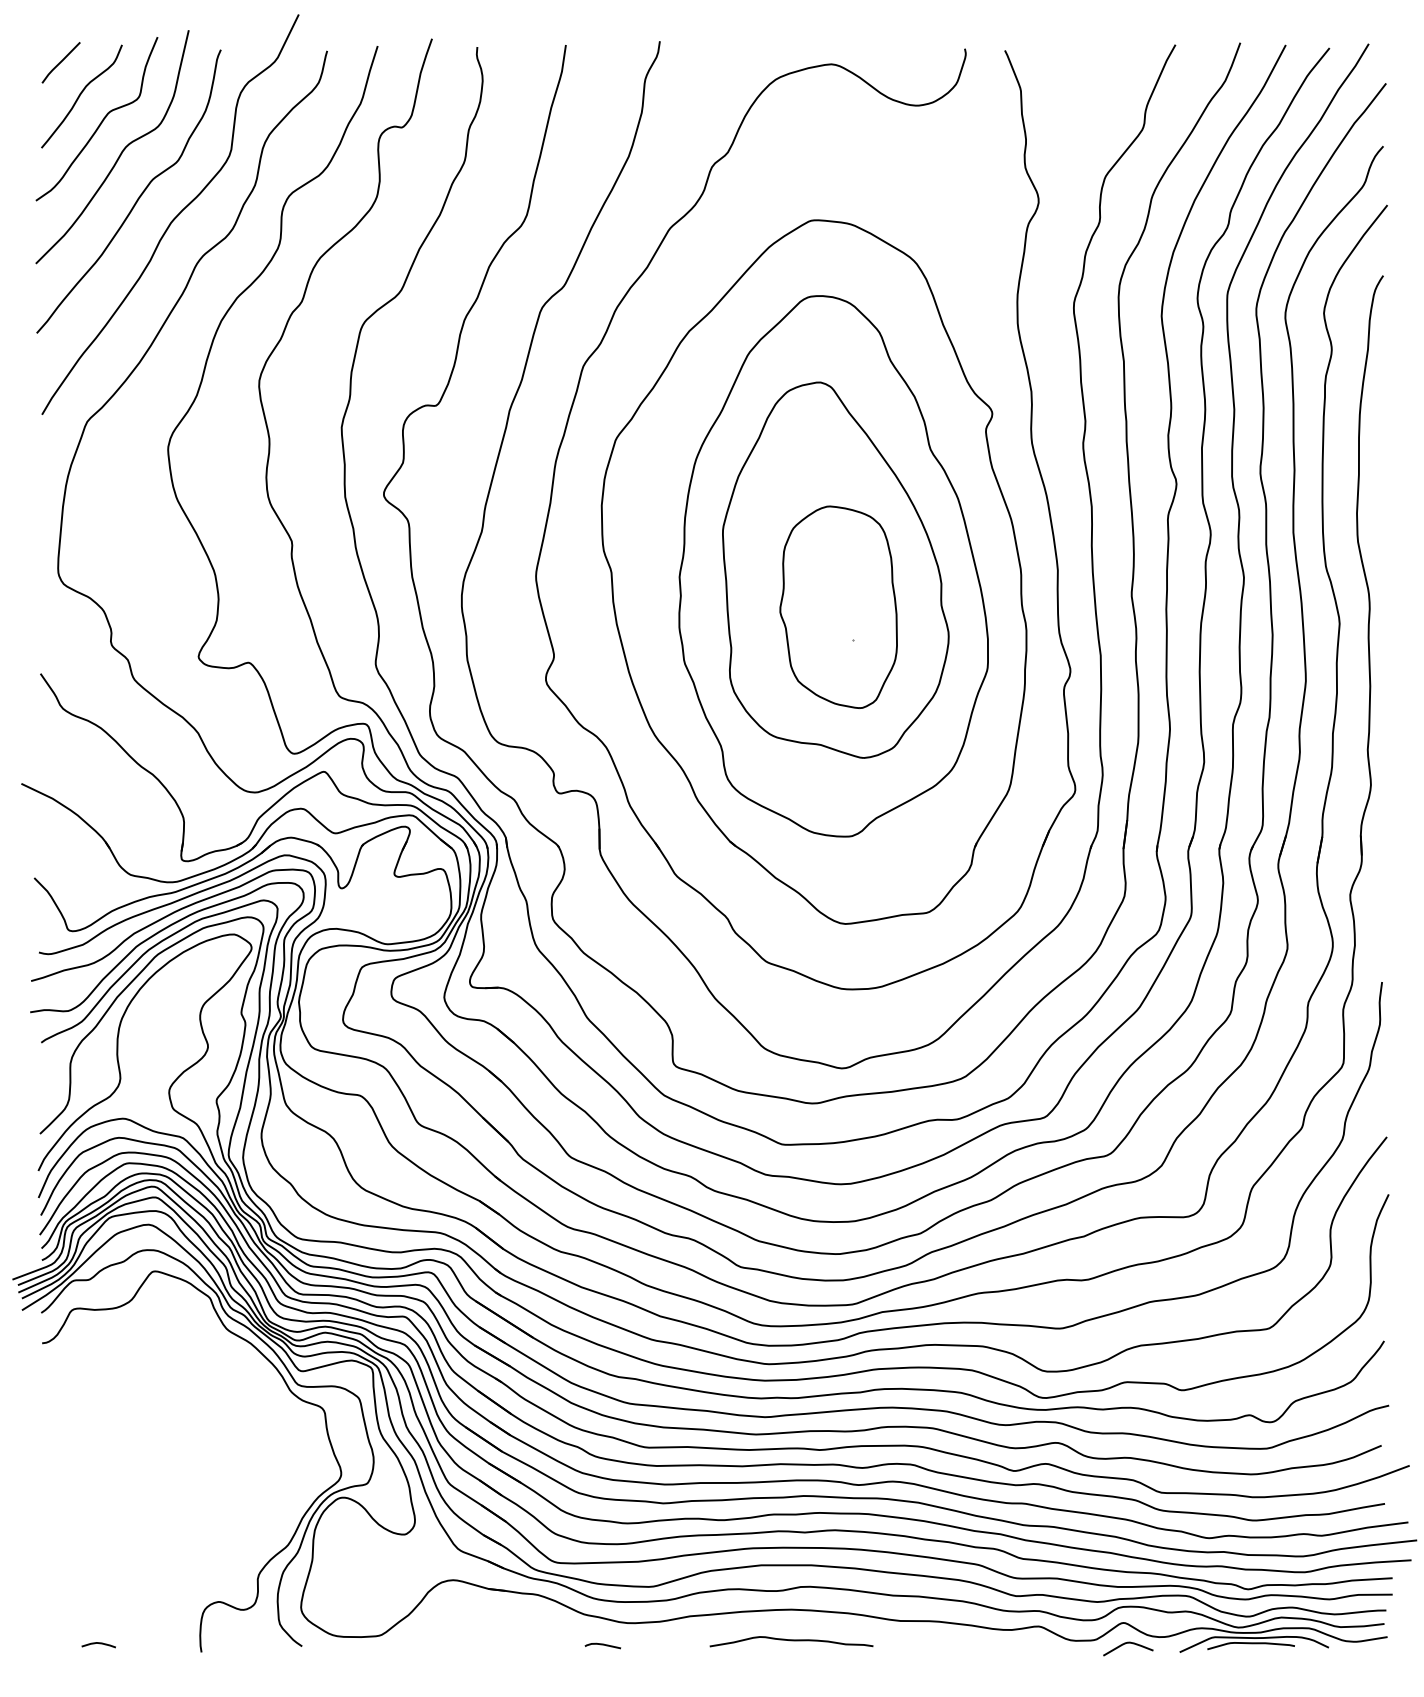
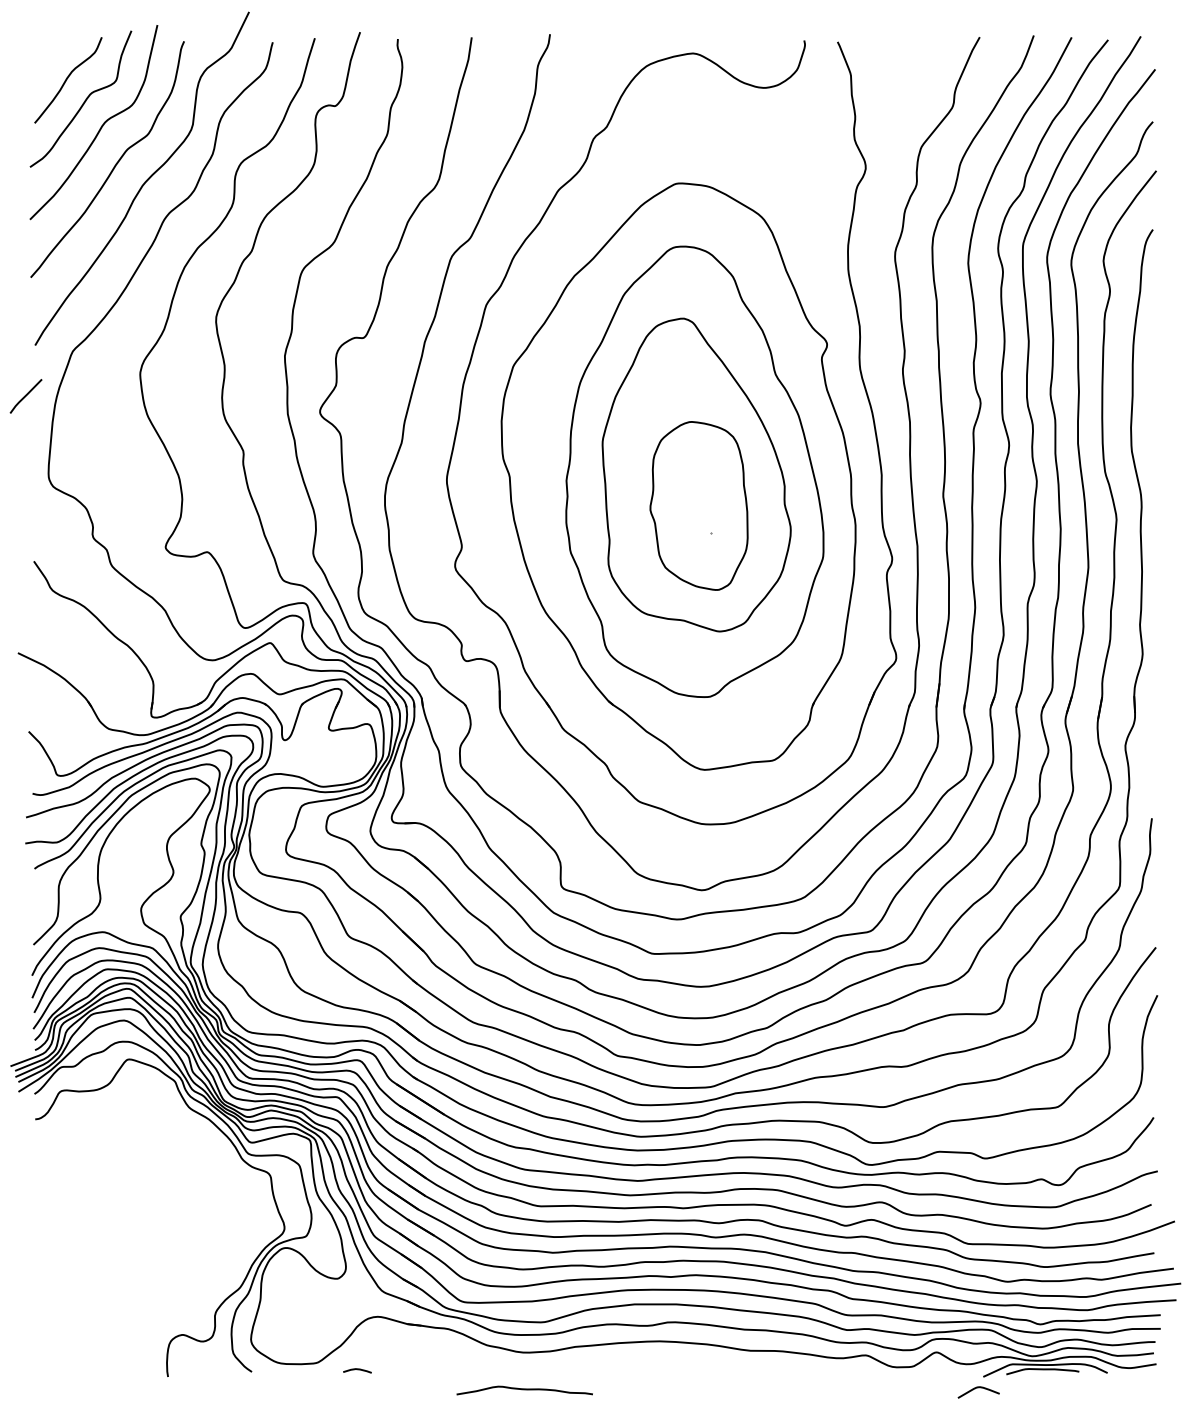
line: (60, 62) -> (25, 396), moved
curve: (791, 1641) -> (524, 1390), moved
curve: (1128, 1643) -> (978, 1387), moved
curve: (99, 1644) -> (358, 1370), moved
curve: (602, 1645) -> (502, 1371), removed

